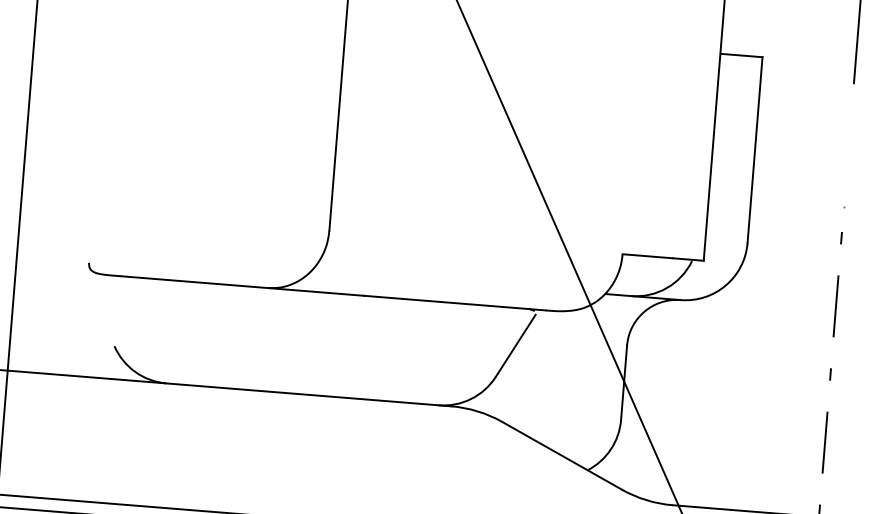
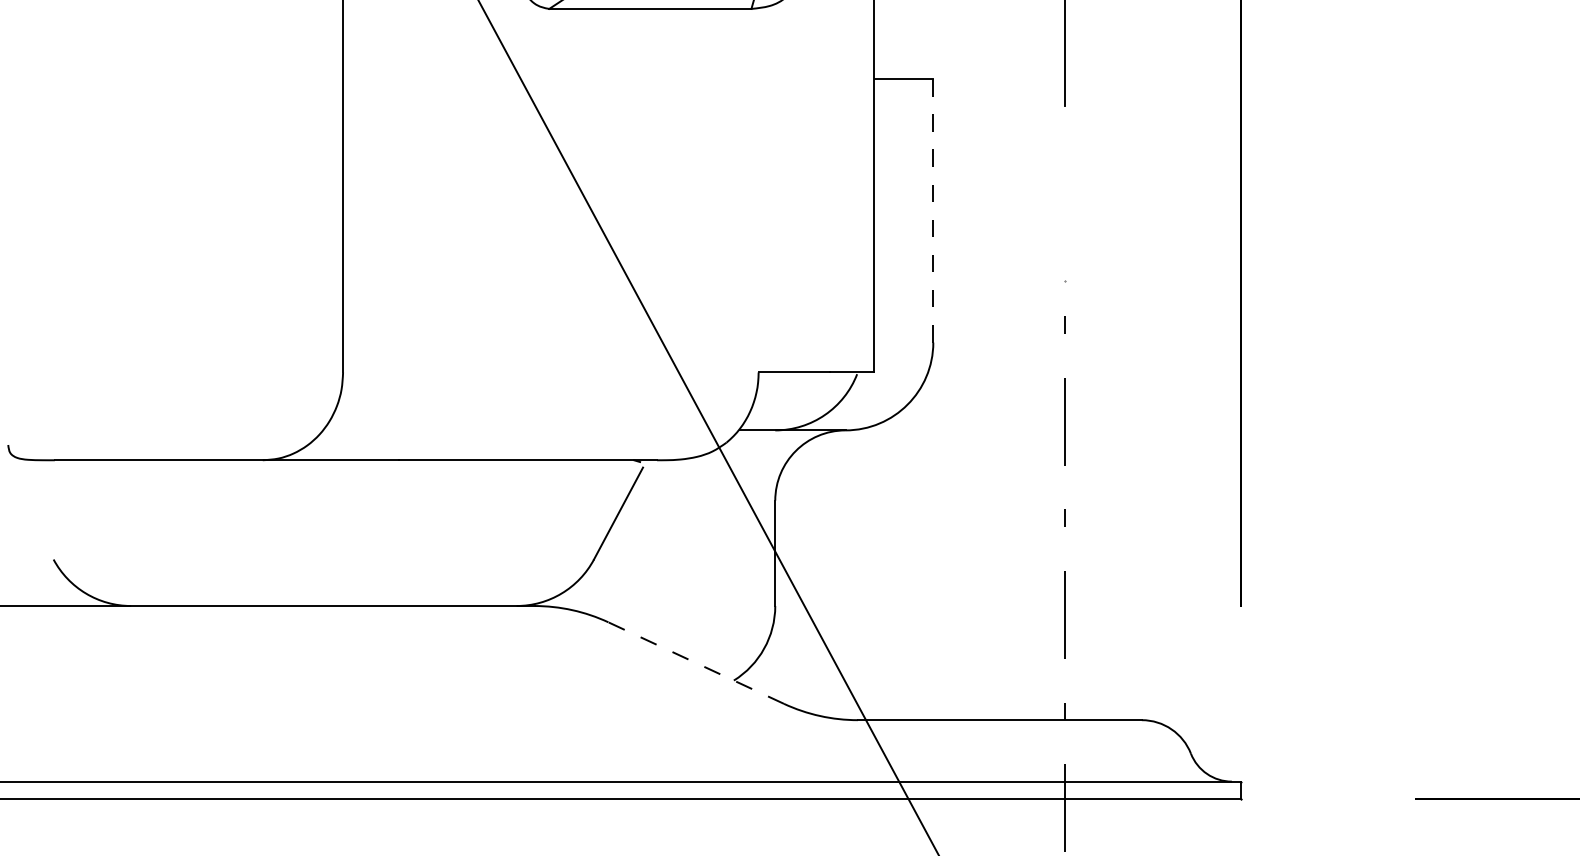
line: (755, 149) -> (933, 210), solid -> dashed
line: (562, 456) -> (696, 663), solid -> dashed

